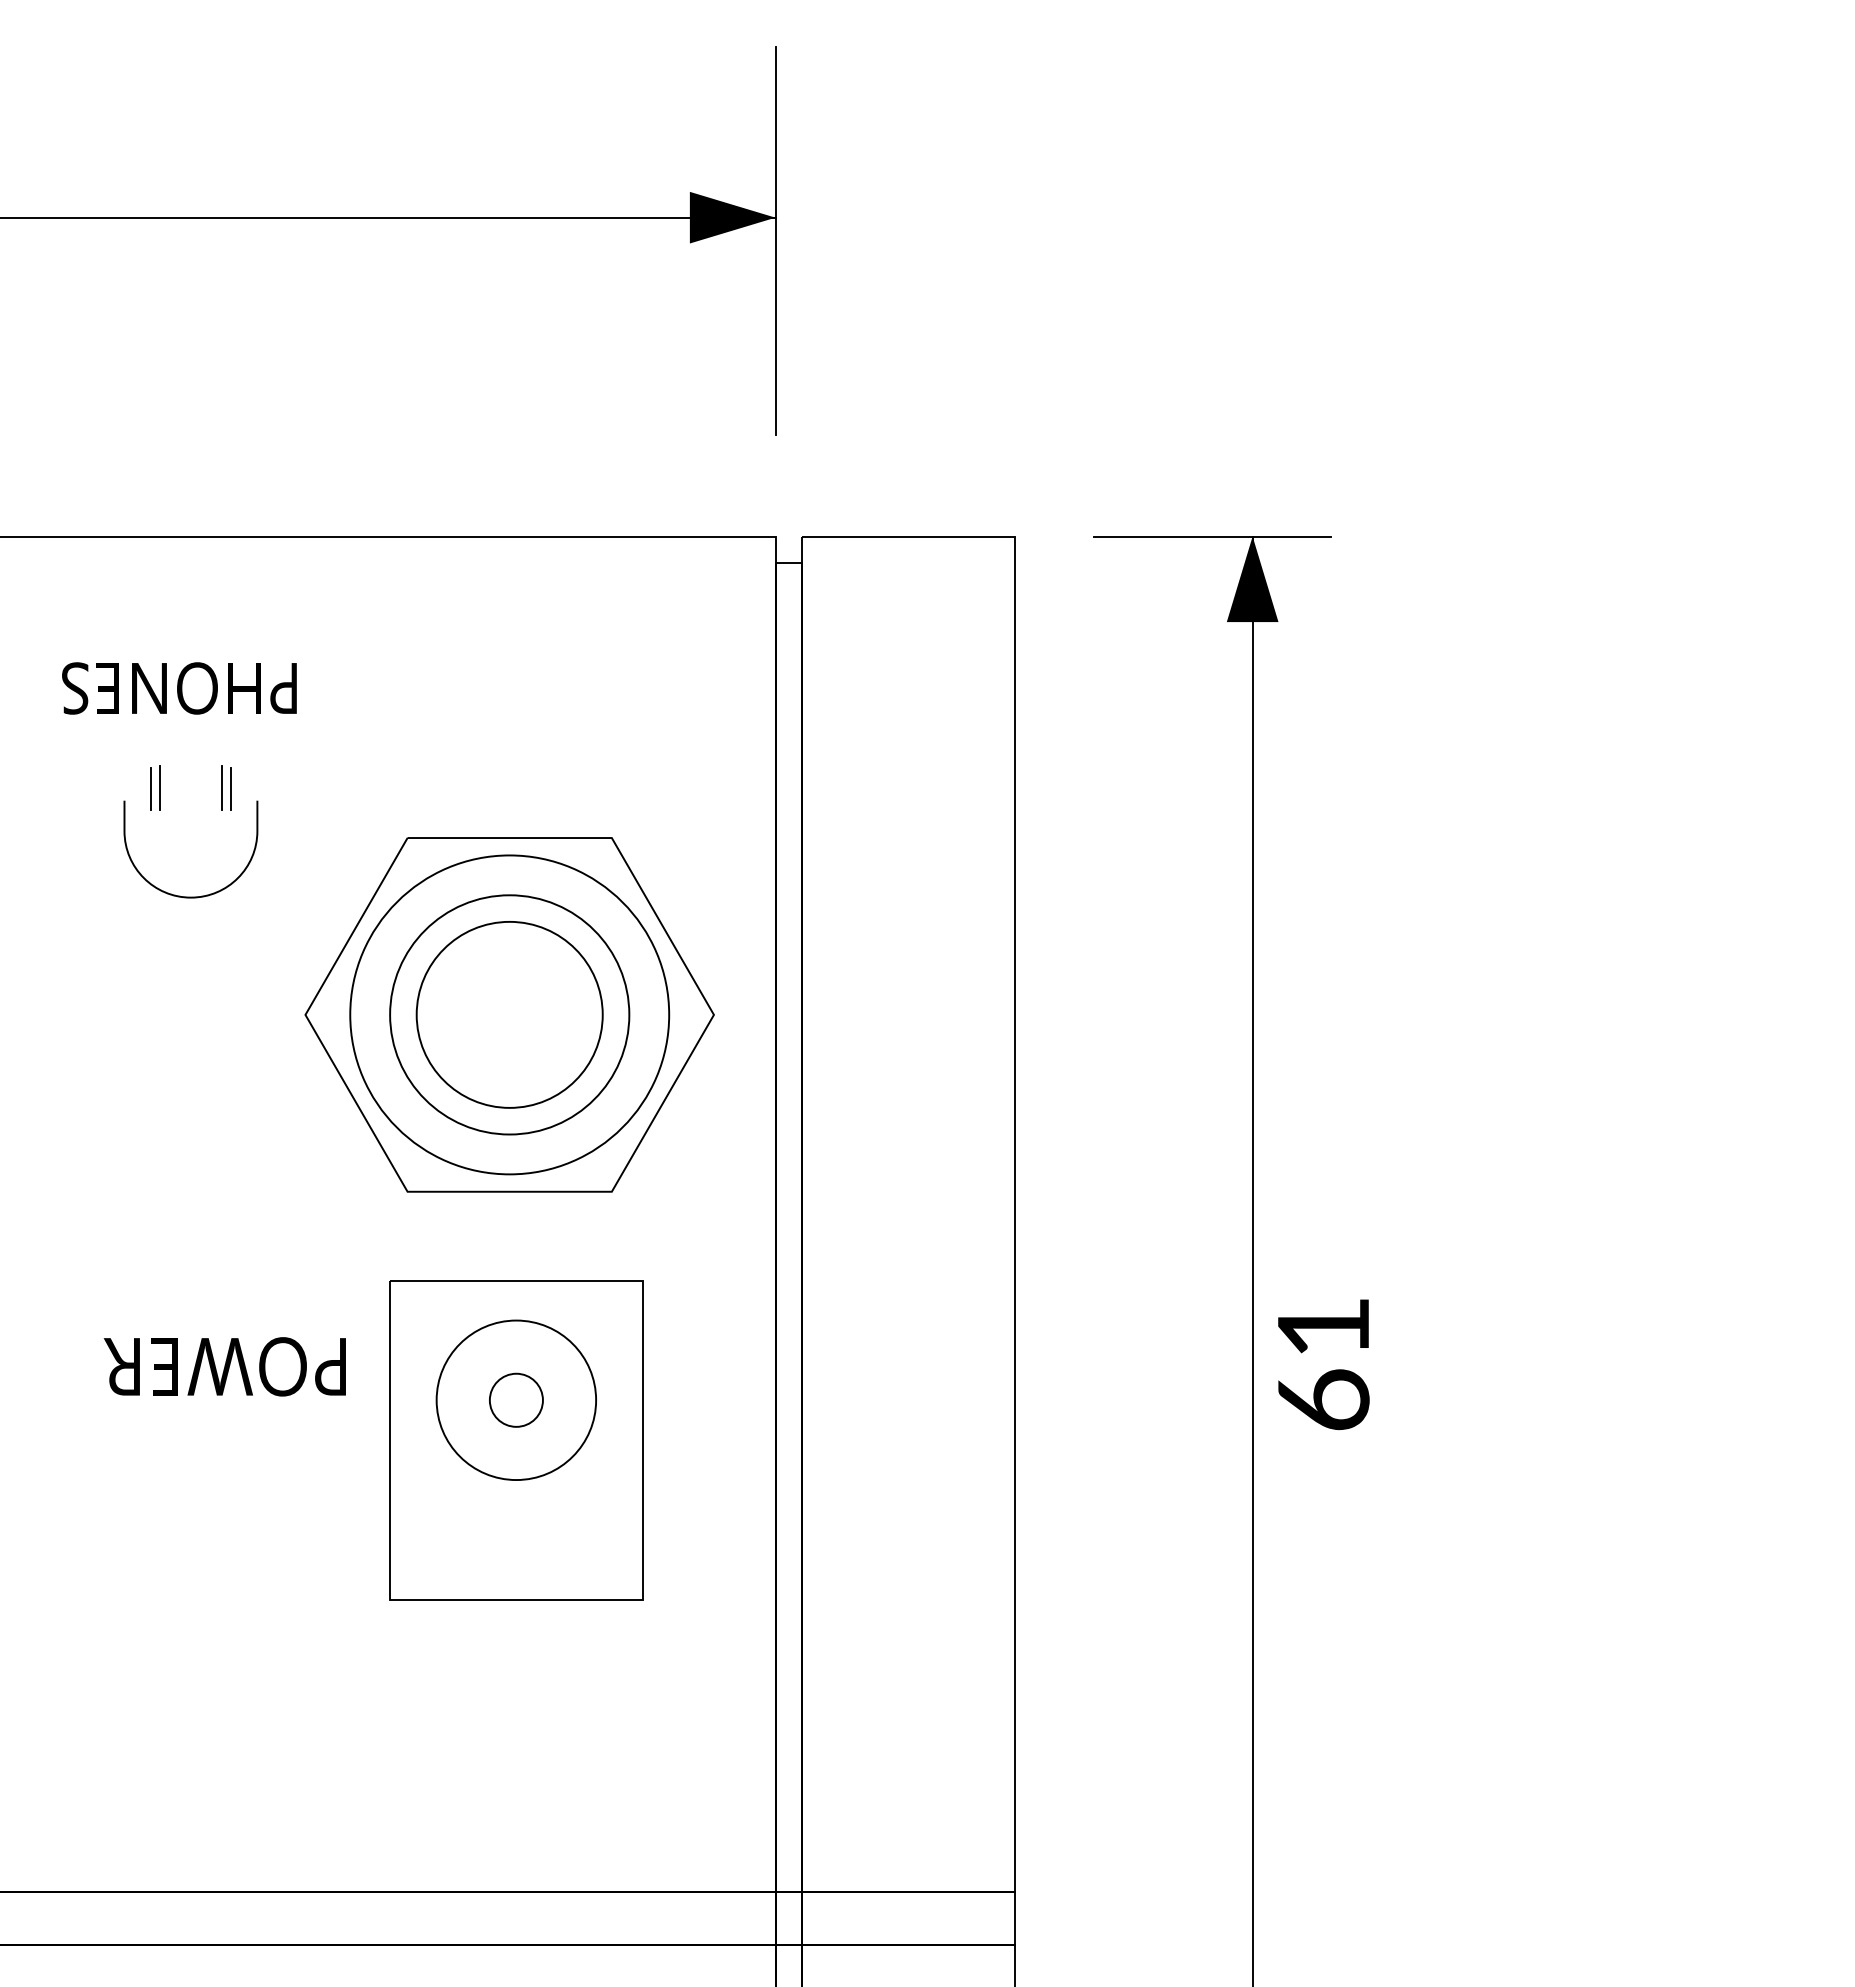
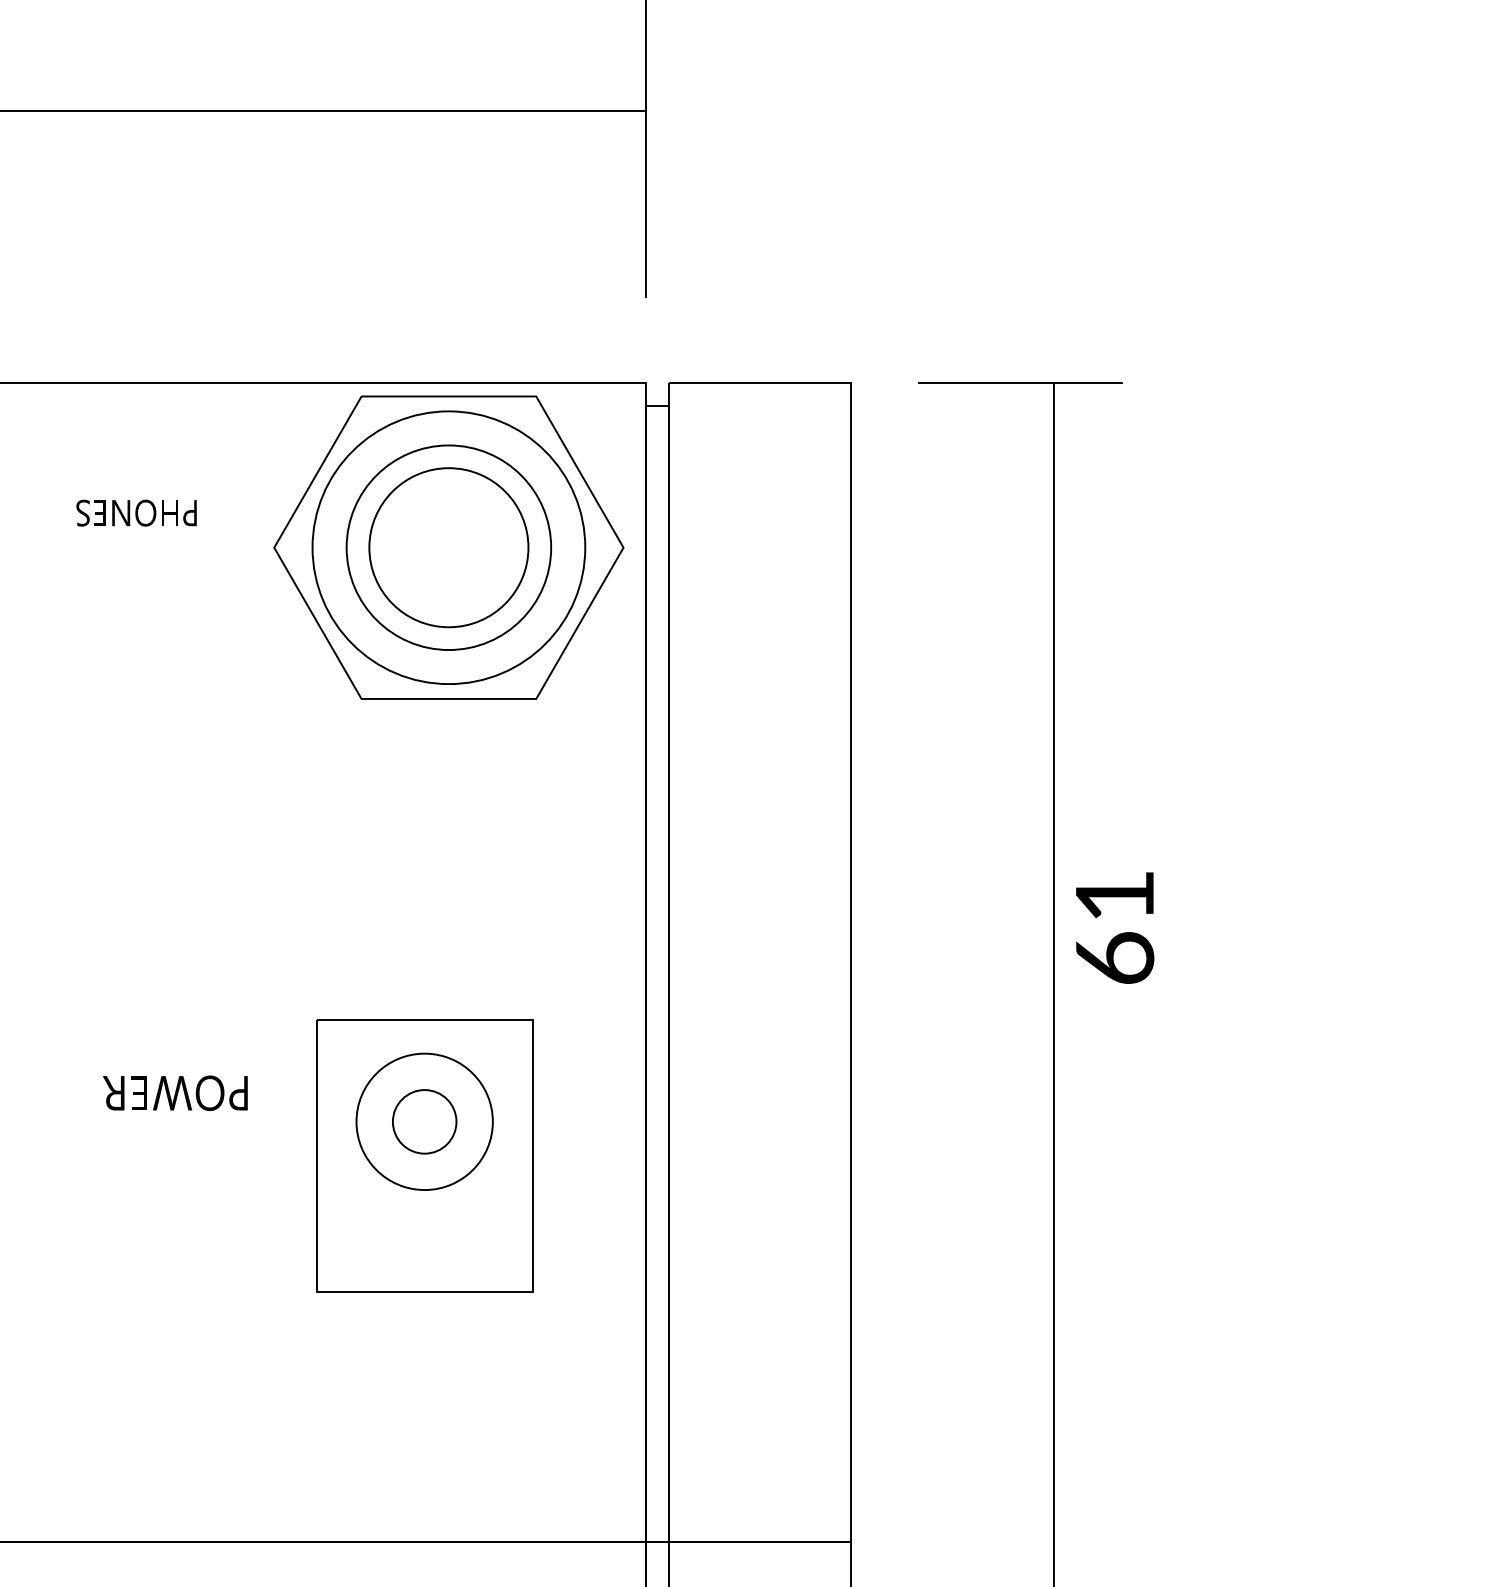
fill: (732, 217) -> (609, 110), removed
fill: (1252, 579) -> (1054, 419), removed
part: (179, 688) -> (136, 513), size x0.6
part: (160, 810) -> (120, 617), removed
part: (509, 1014) -> (448, 547), moved
text: (1323, 1364) -> (1114, 927), moved
part: (224, 1366) -> (175, 1092), size x0.7
circle: (515, 1399) -> (423, 1121), size x1.4

